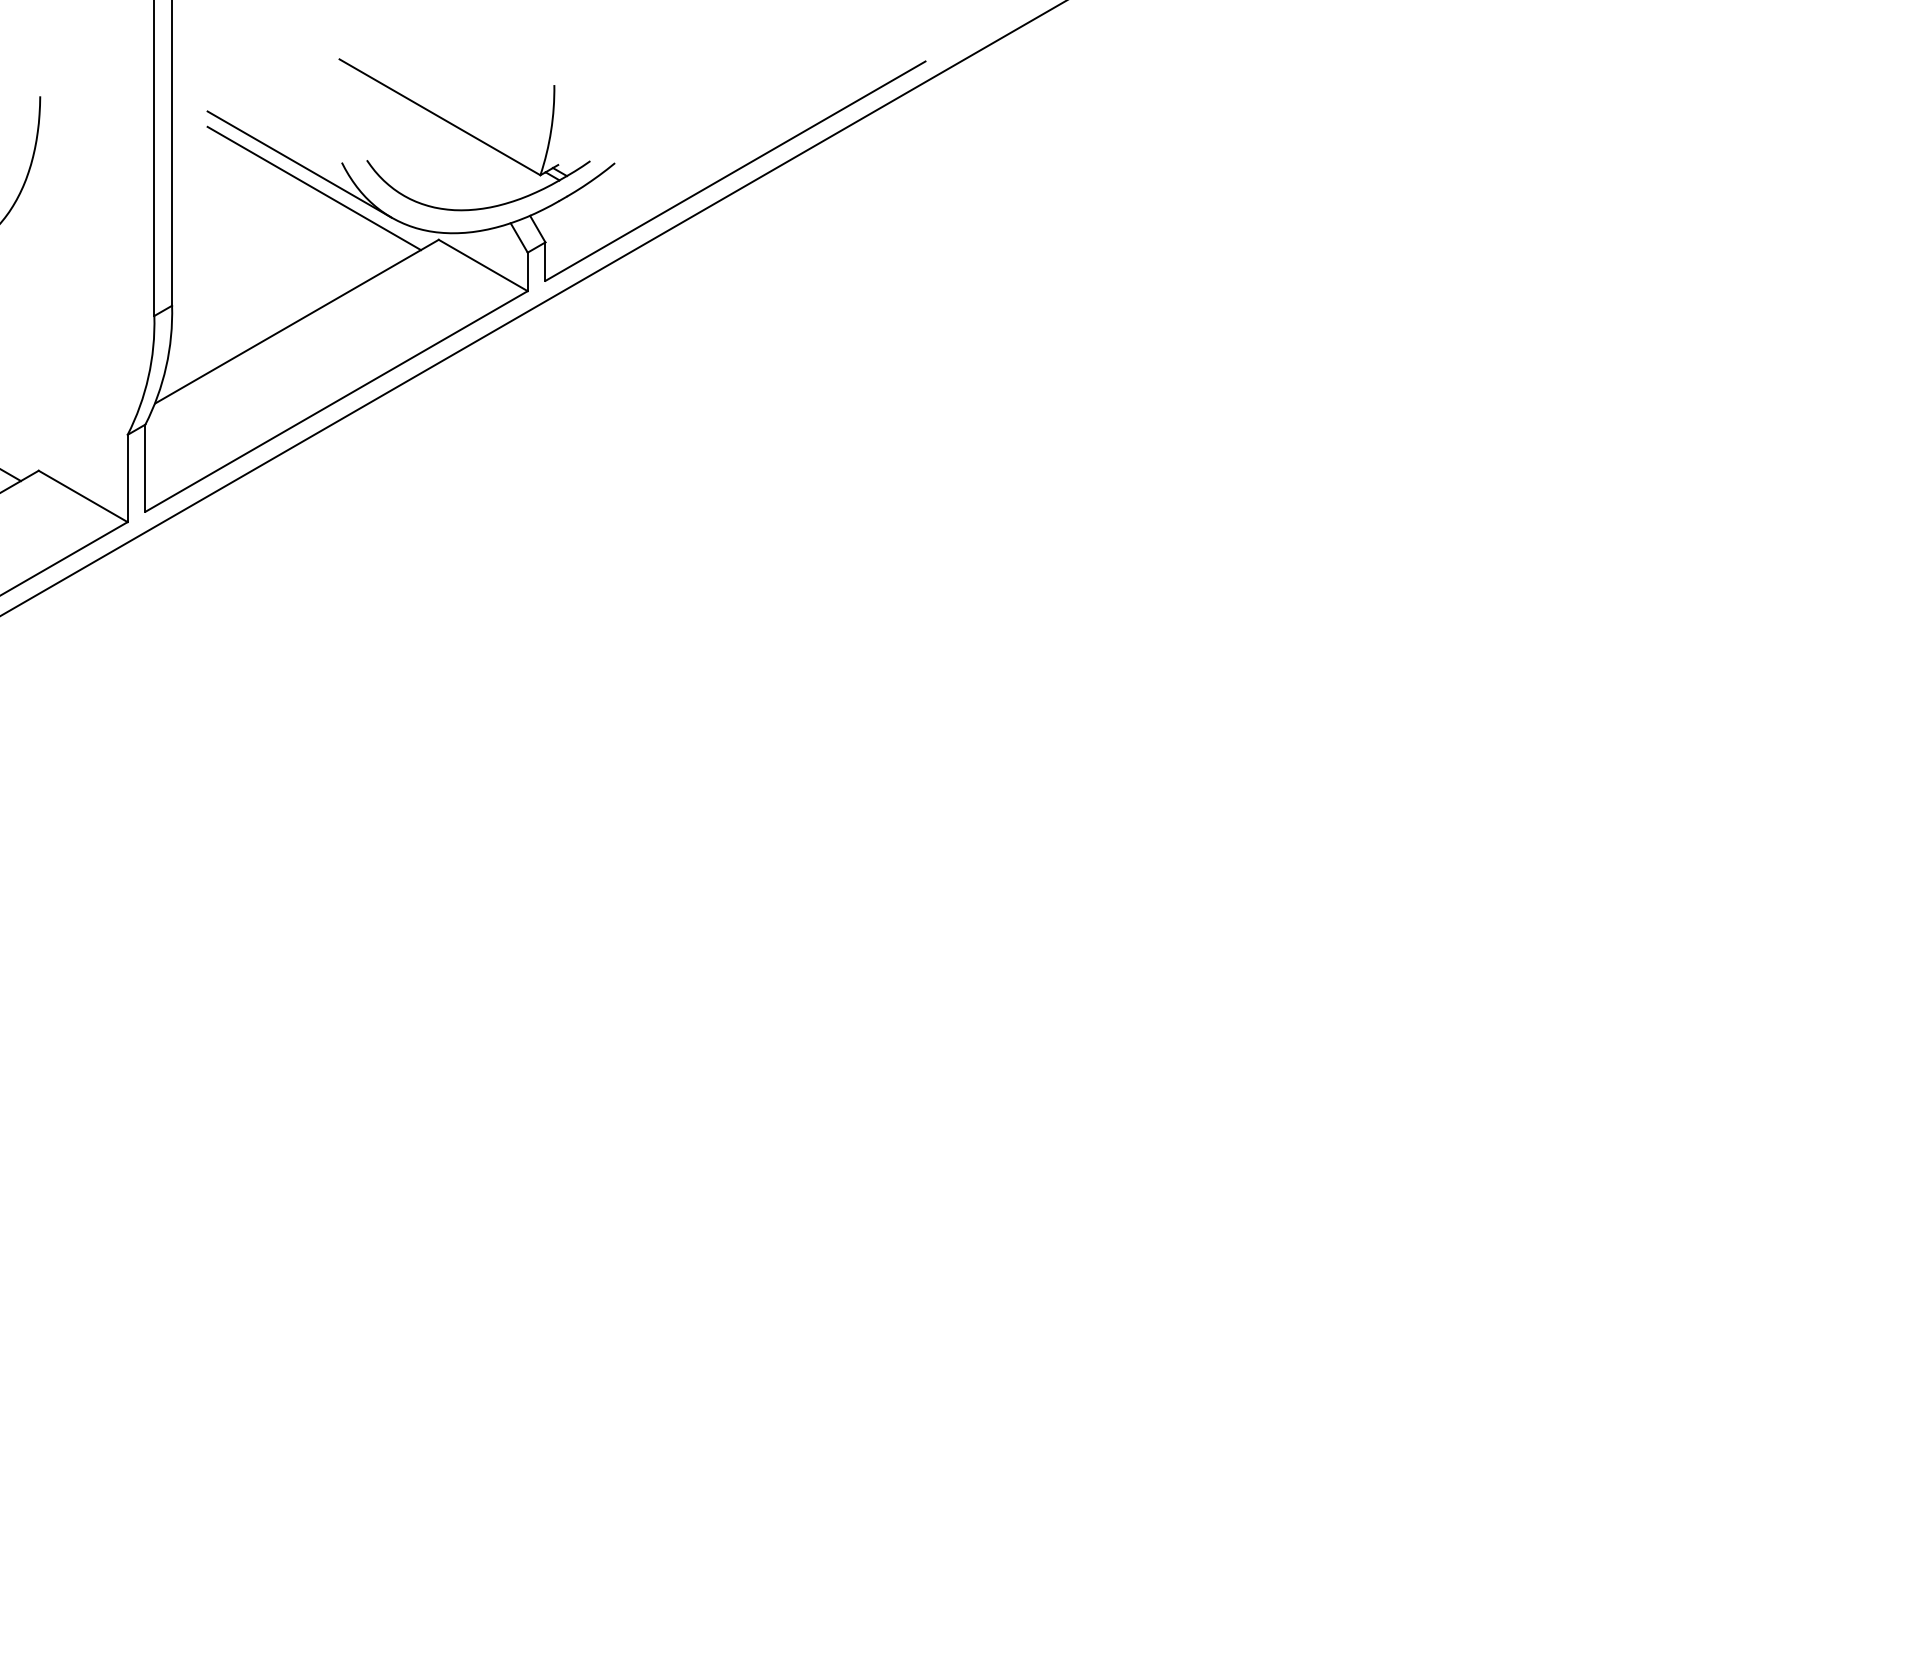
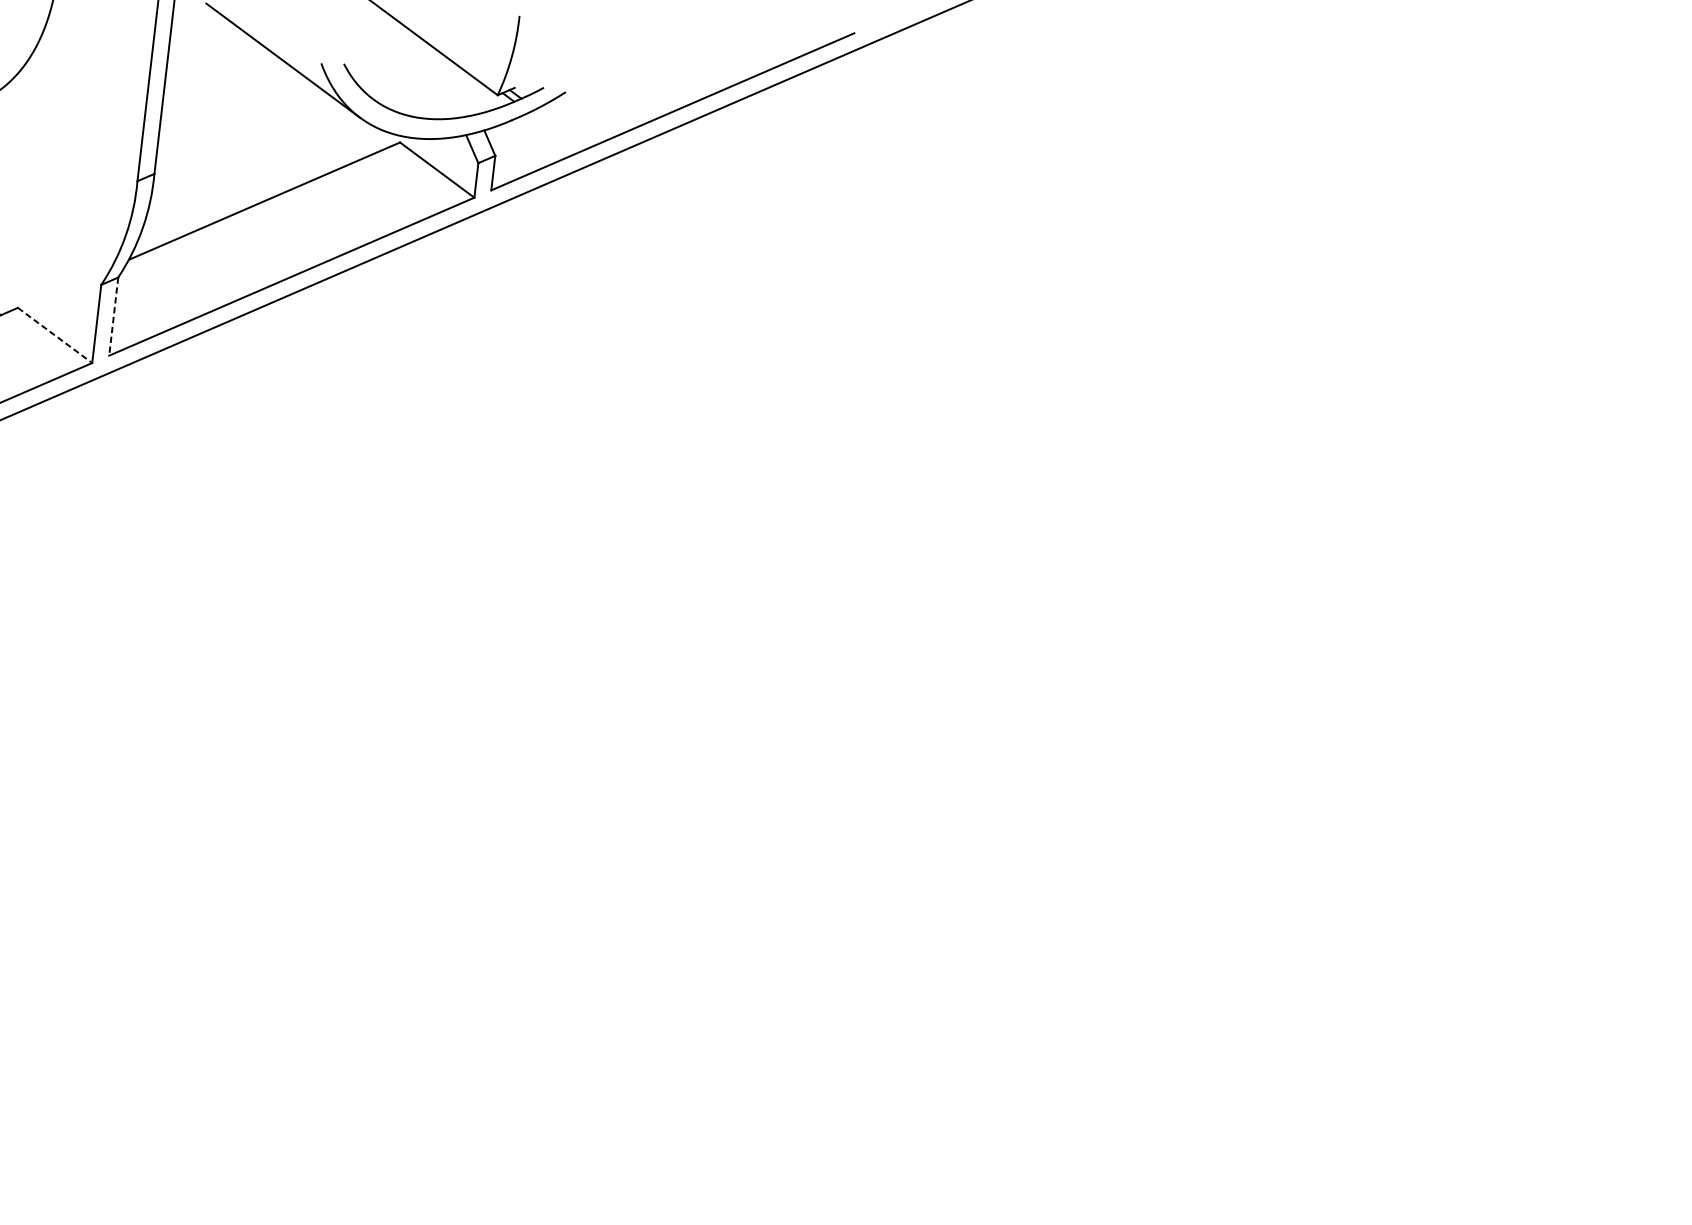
line: (314, 188) -> (294, 83), removed
line: (145, 468) -> (113, 316), solid -> dashed
line: (83, 496) -> (55, 335), solid -> dashed

